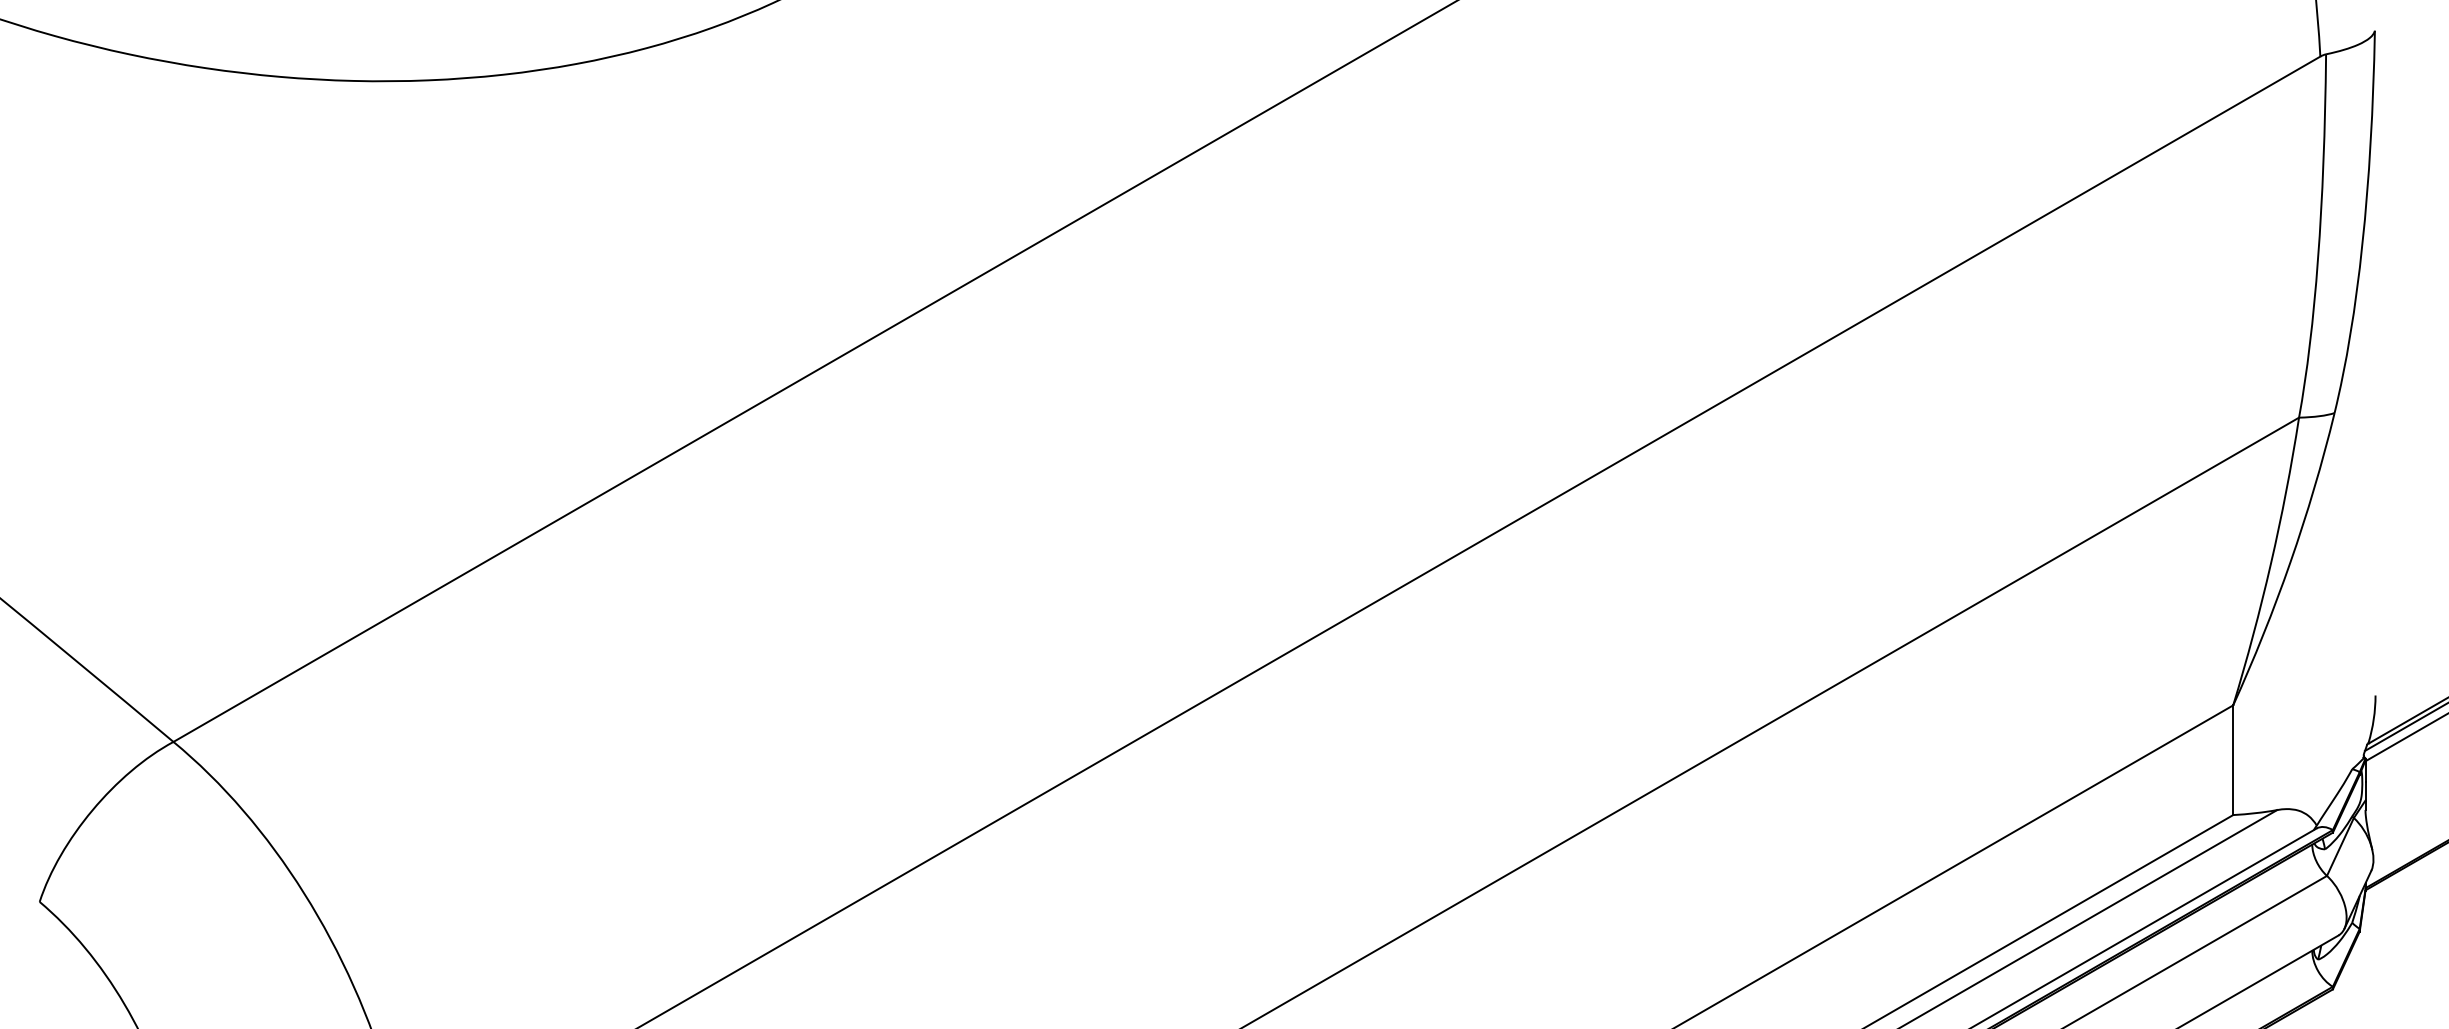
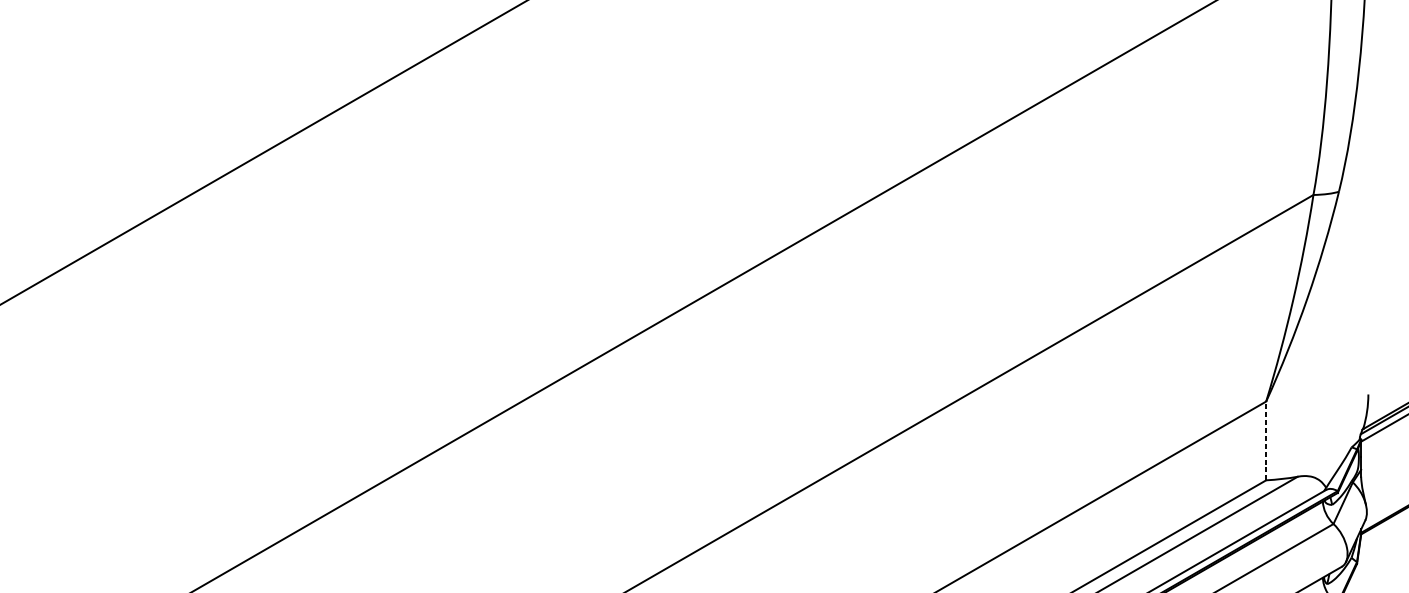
line: (2233, 760) -> (1266, 441), solid -> dashed

